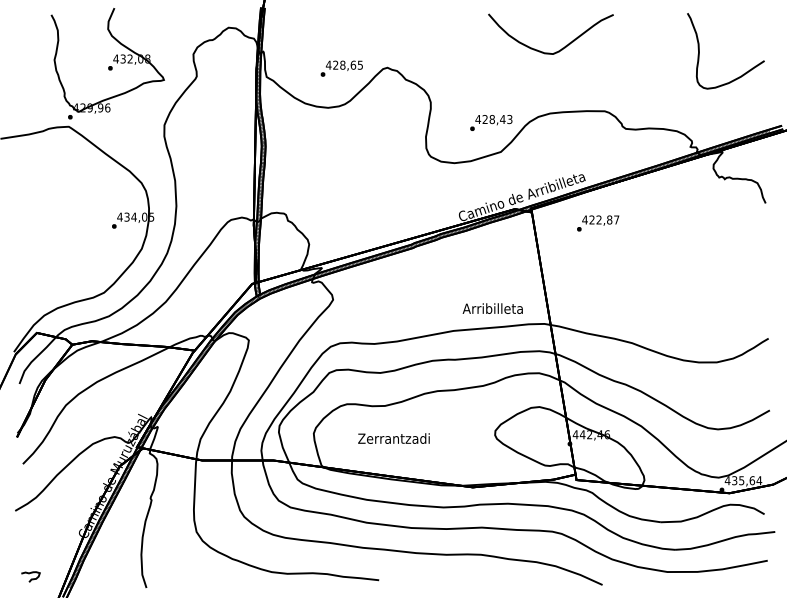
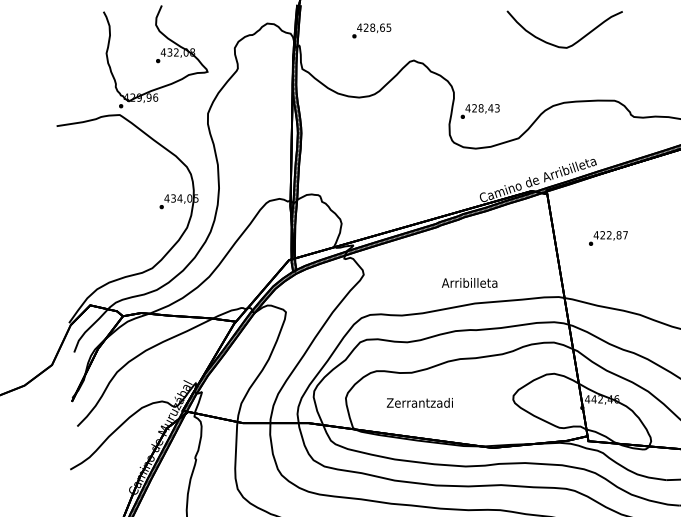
text: (341, 68) -> (371, 30), moved
text: (491, 122) -> (480, 111), moved
text: (598, 223) -> (608, 238), moved
text: (492, 308) -> (469, 282), moved

